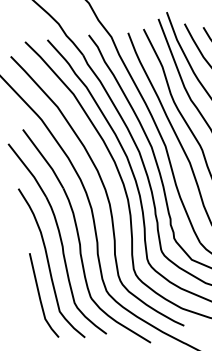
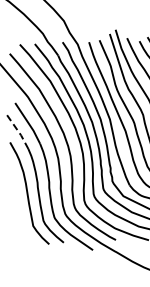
line: (28, 170) -> (17, 130), solid -> dashed
line: (41, 295) -> (21, 214), removed

